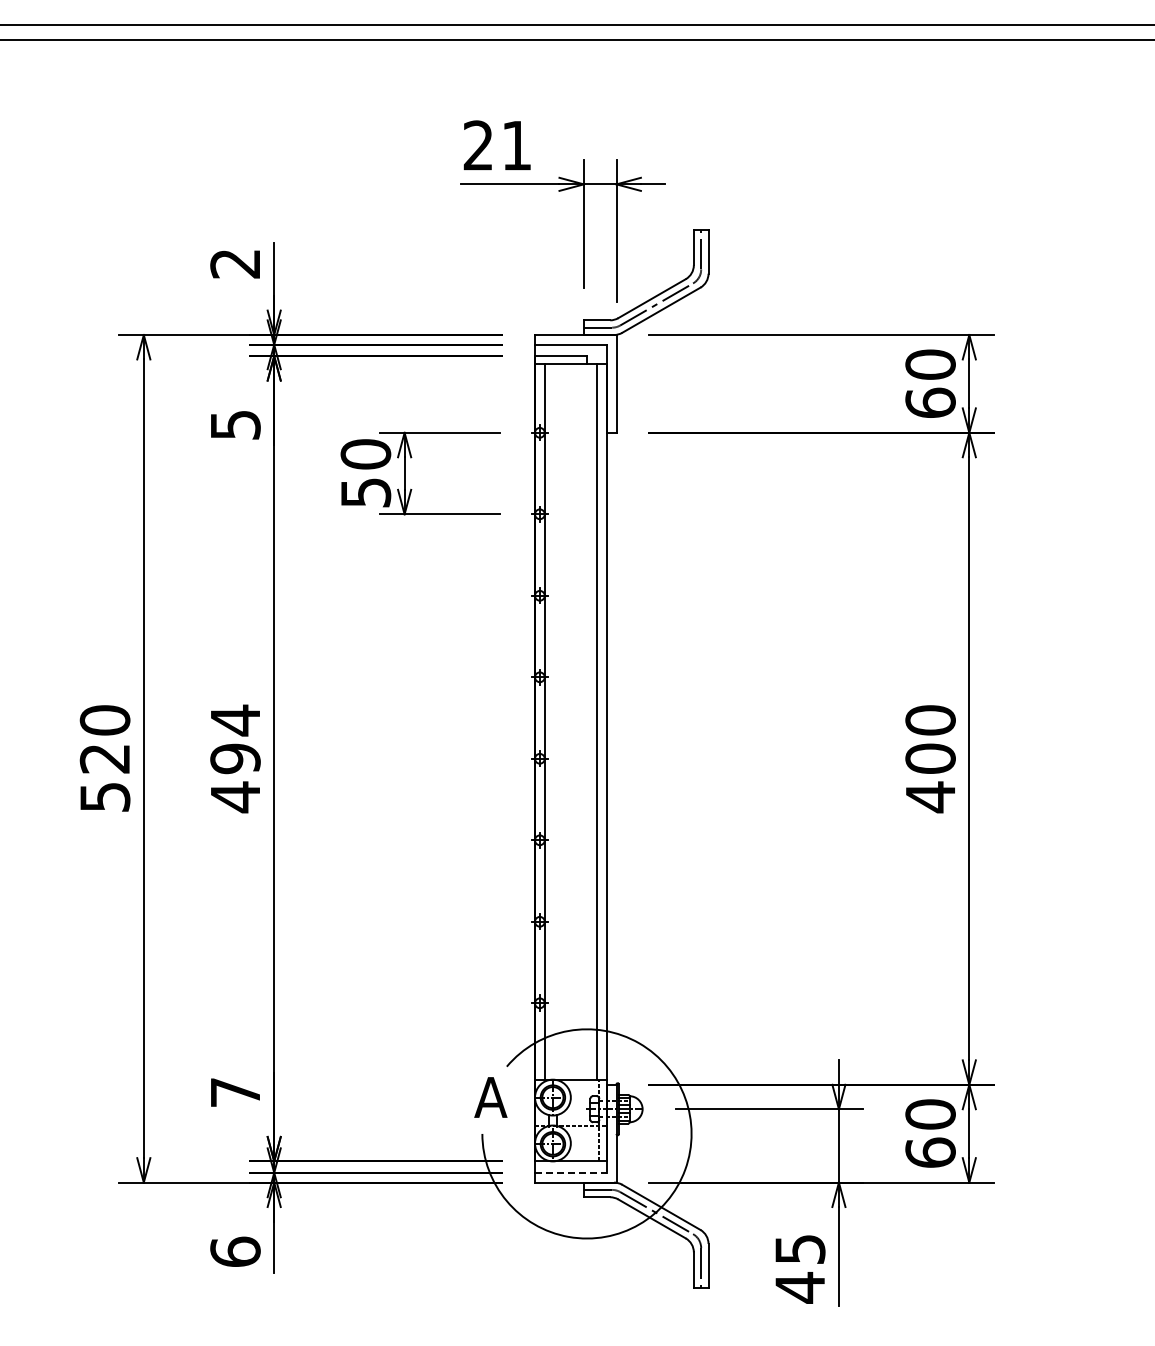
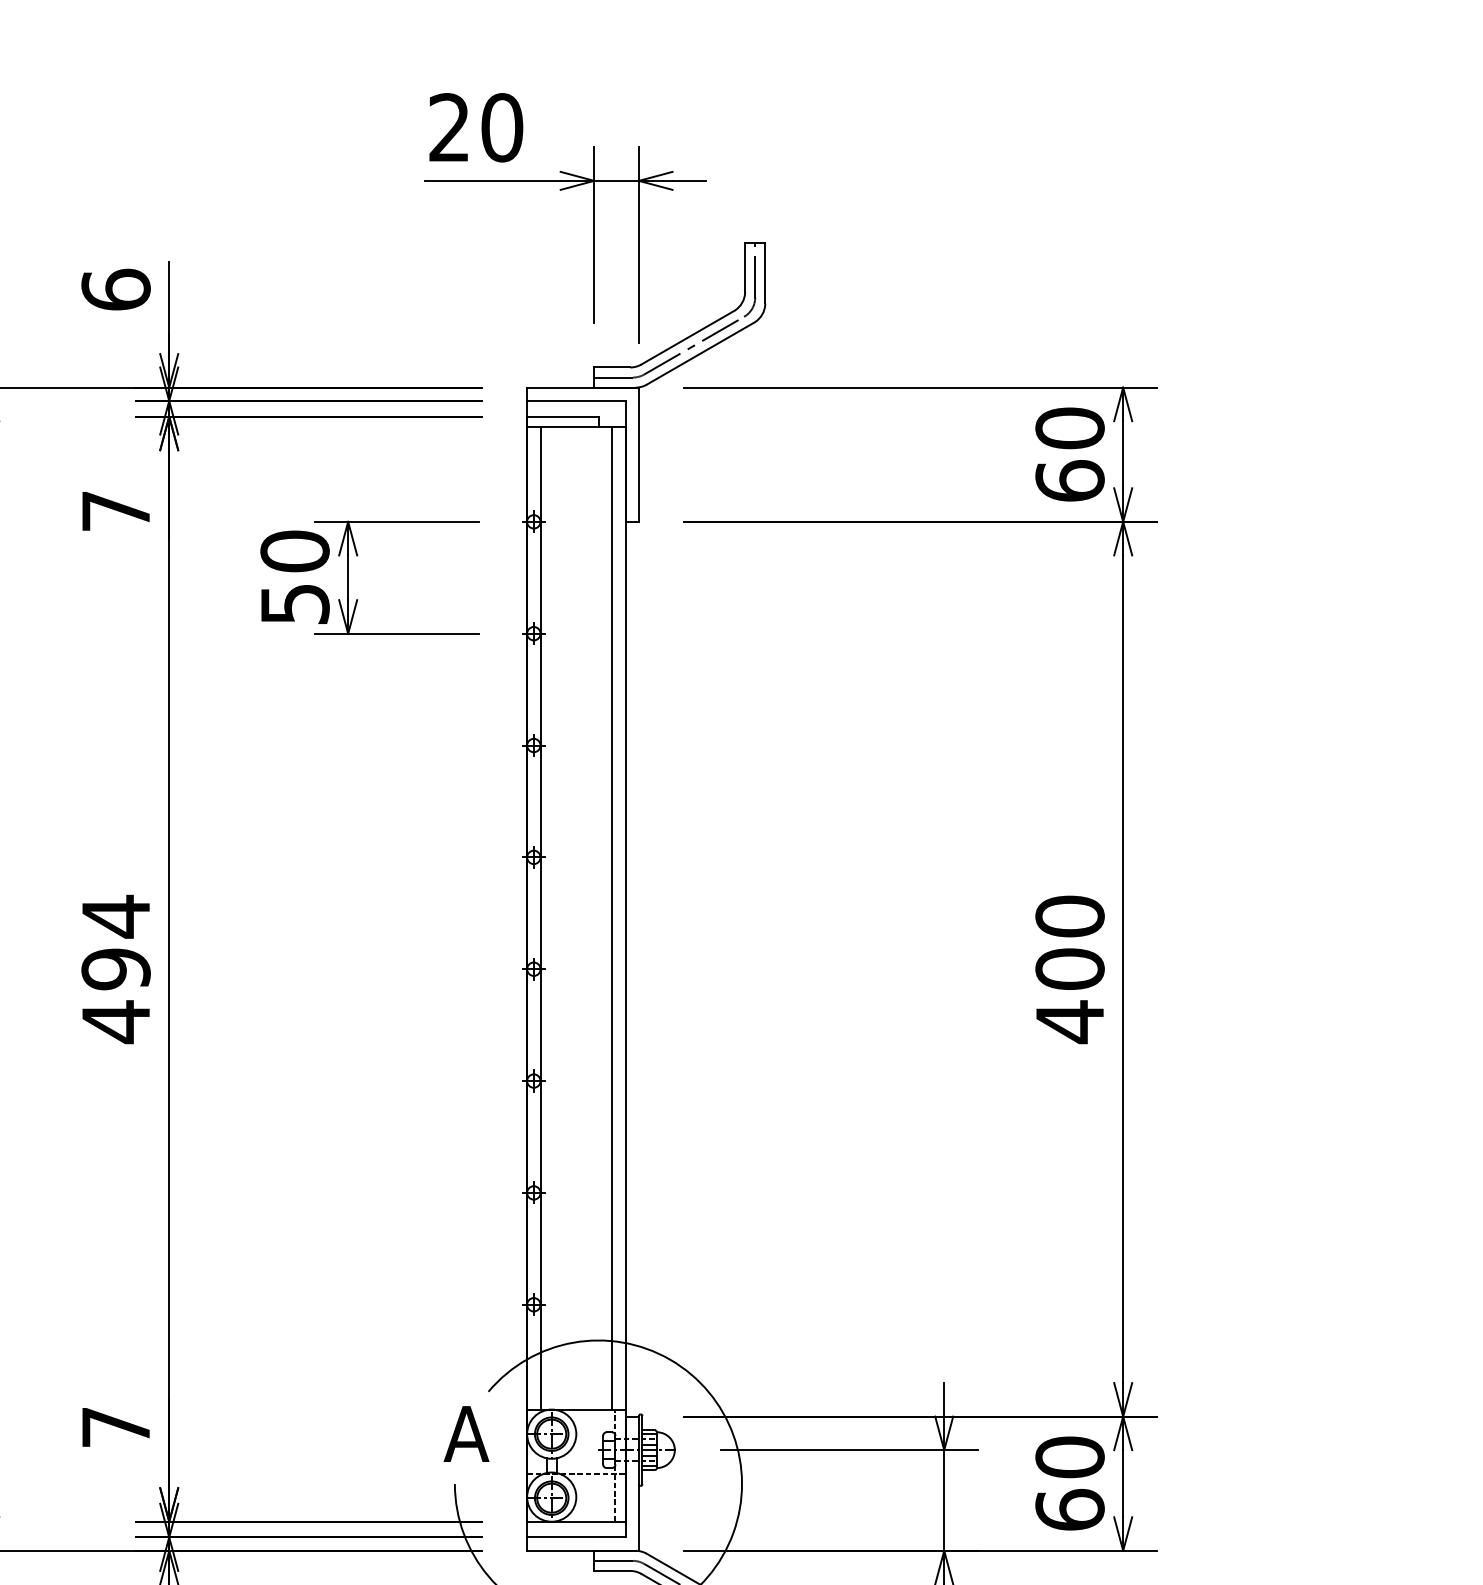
text: (516, 145) -> (501, 127), 21 -> 20
text: (235, 263) -> (116, 289), 2 -> 6
text: (235, 425) -> (116, 511), 5 -> 7
line: (570, 1172) -> (575, 1536), dashed -> solid

